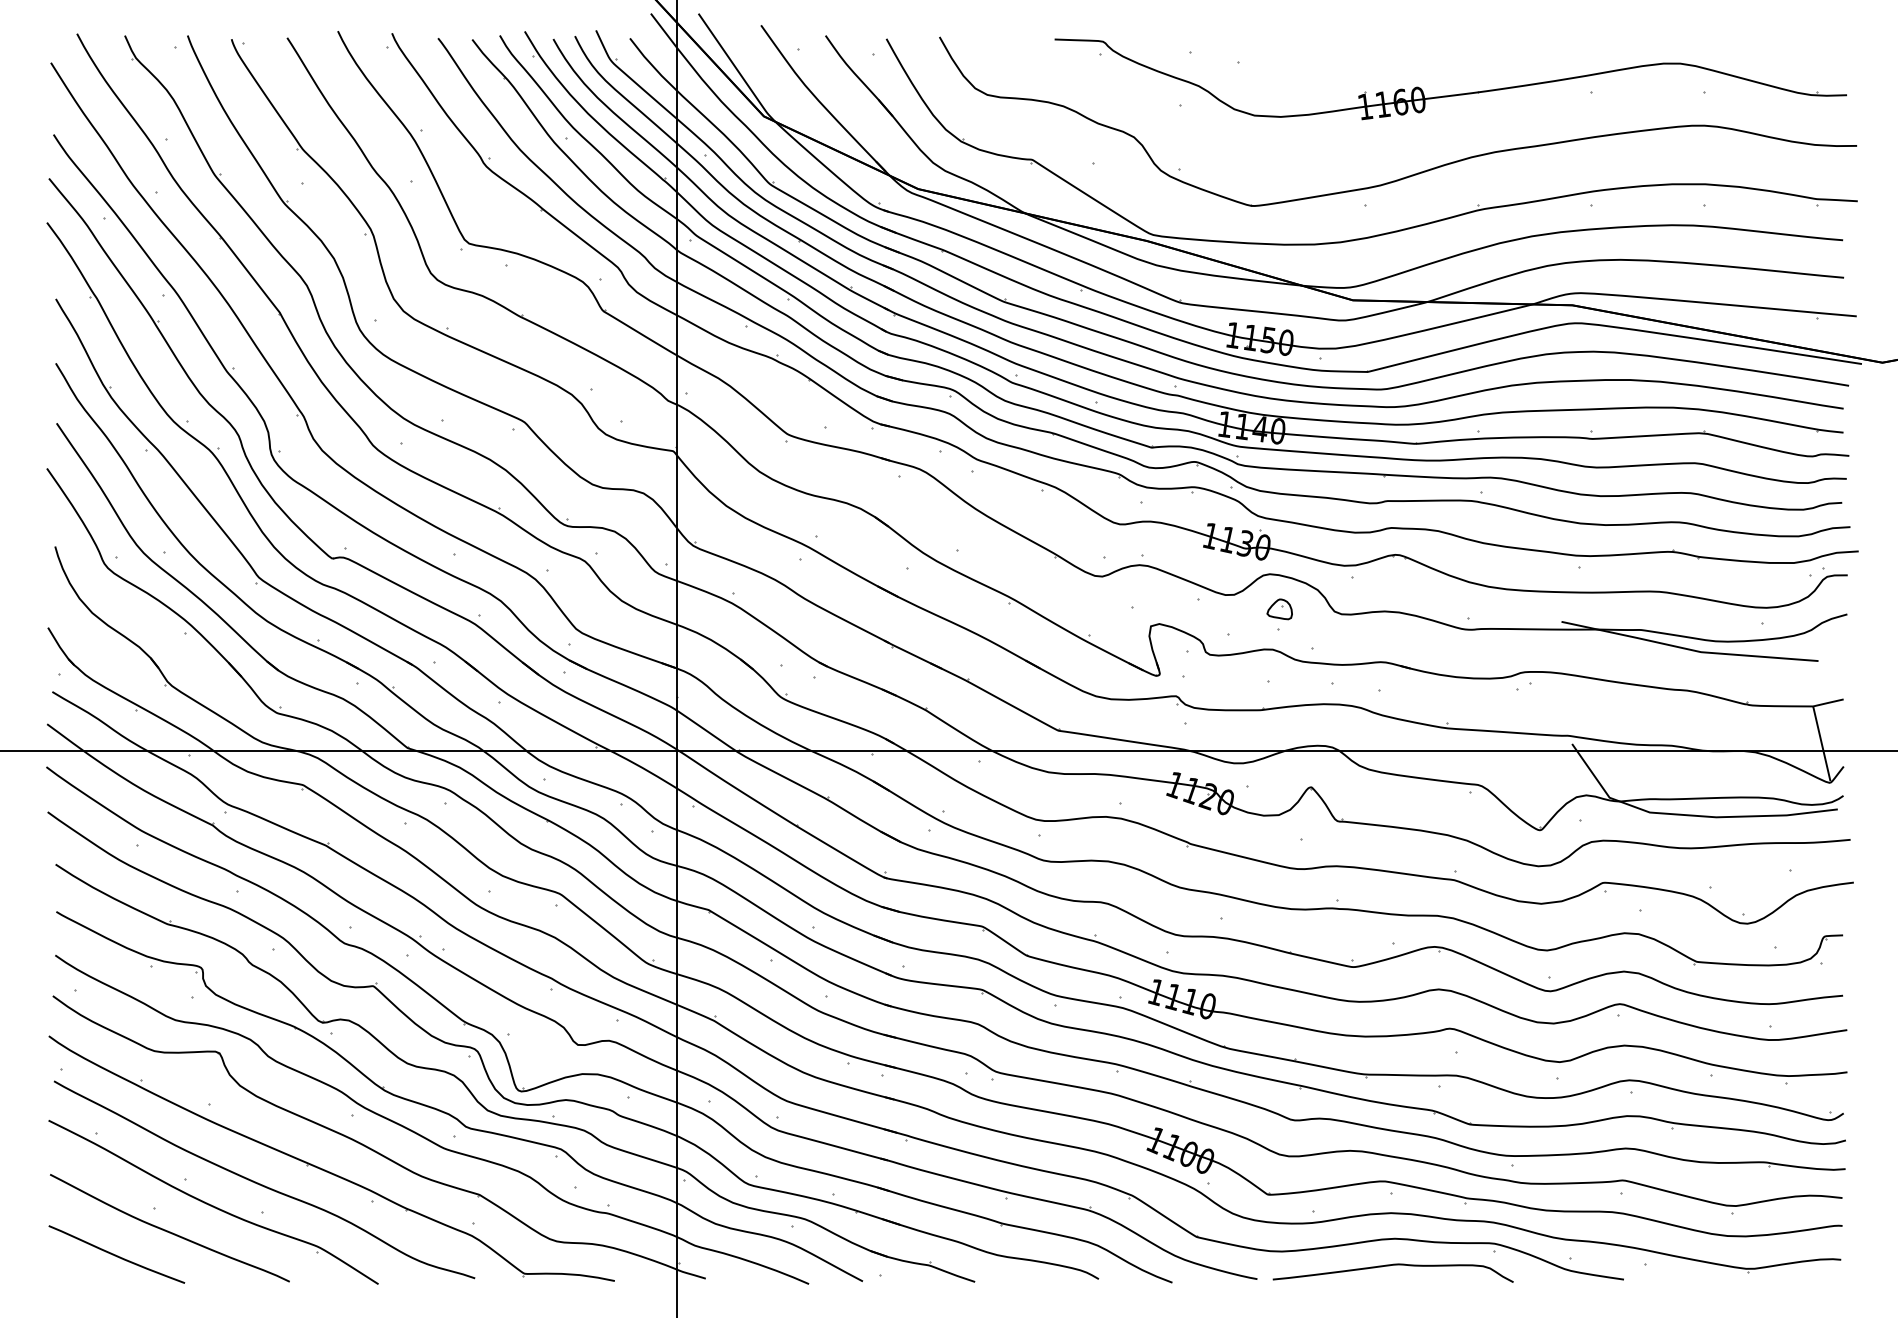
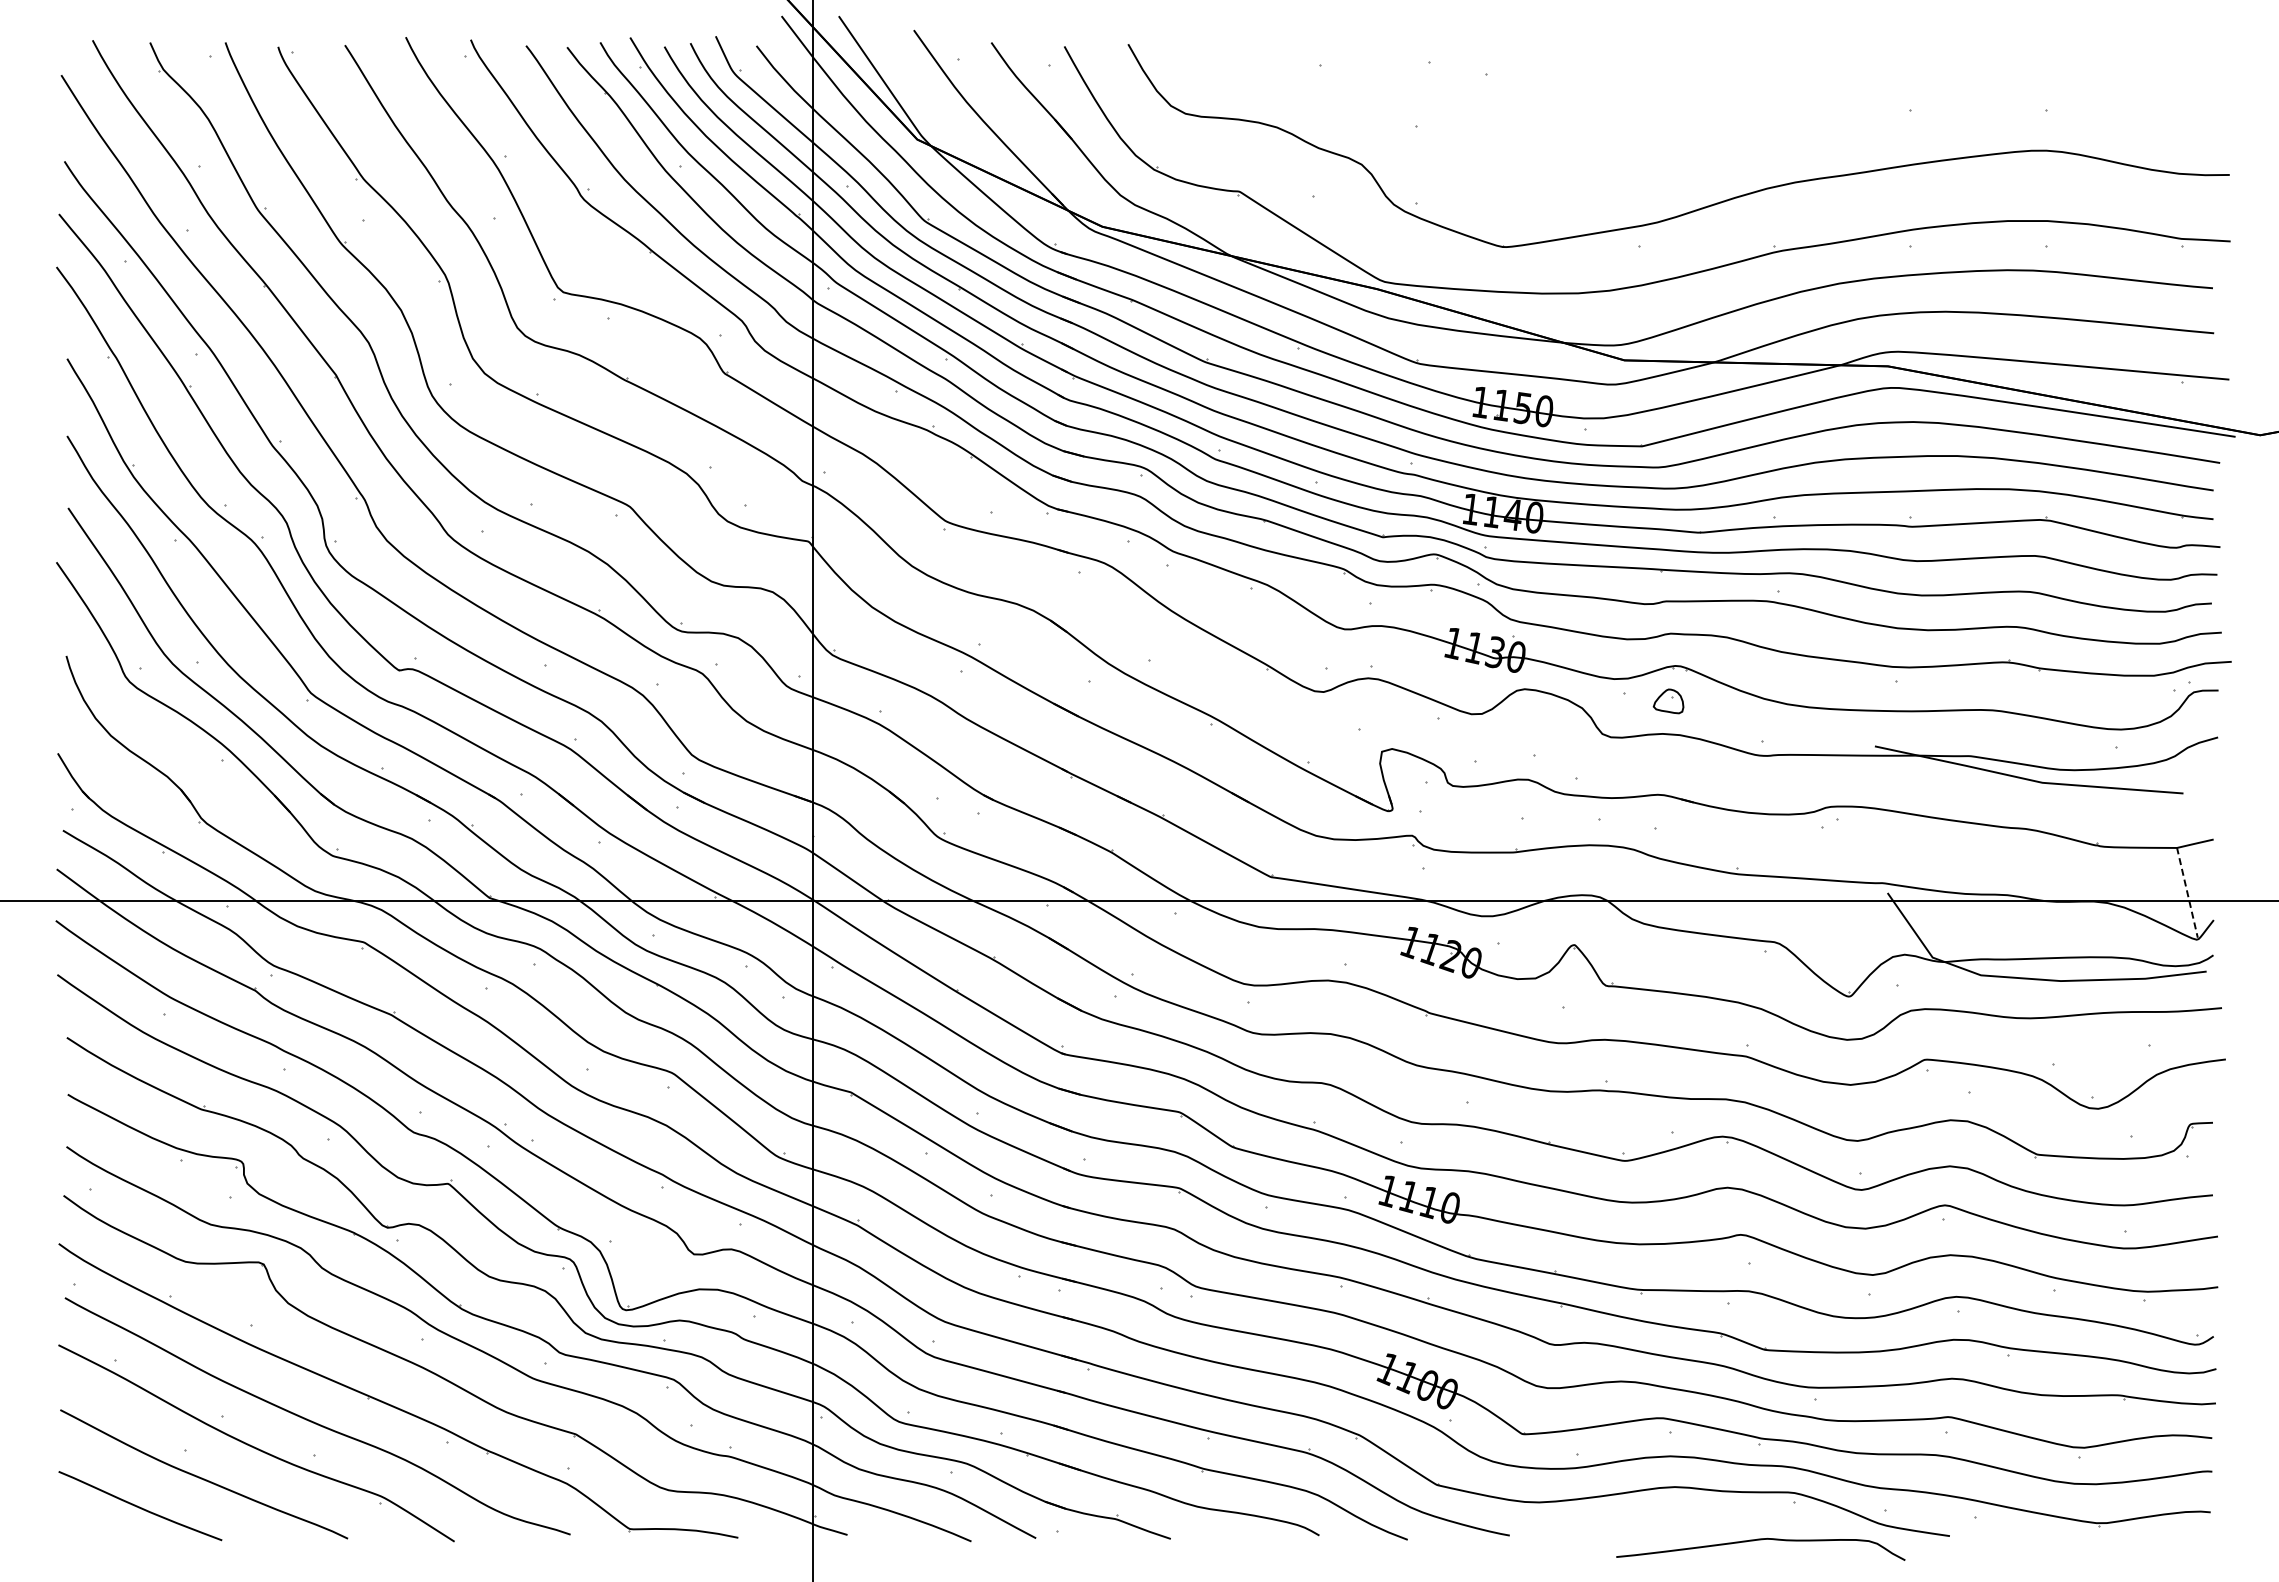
part: (1451, 94) -> (1742, 113), removed
part: (1279, 609) -> (1668, 701), moved
line: (1821, 744) -> (2187, 893), solid -> dashed
curve: (1392, 1265) -> (1760, 1540), moved

